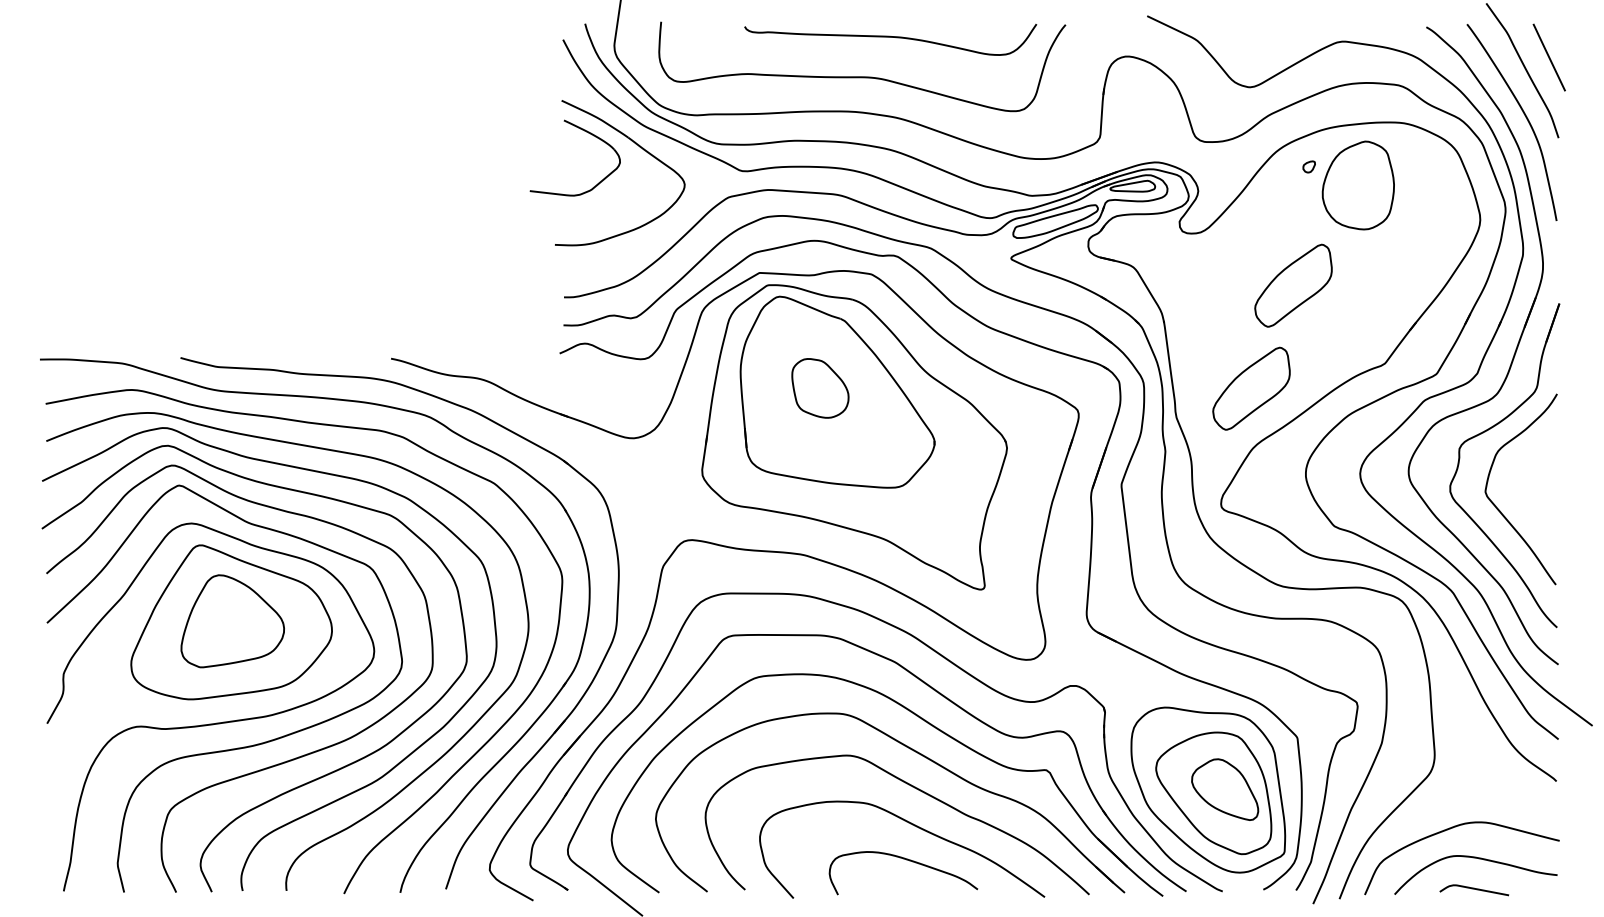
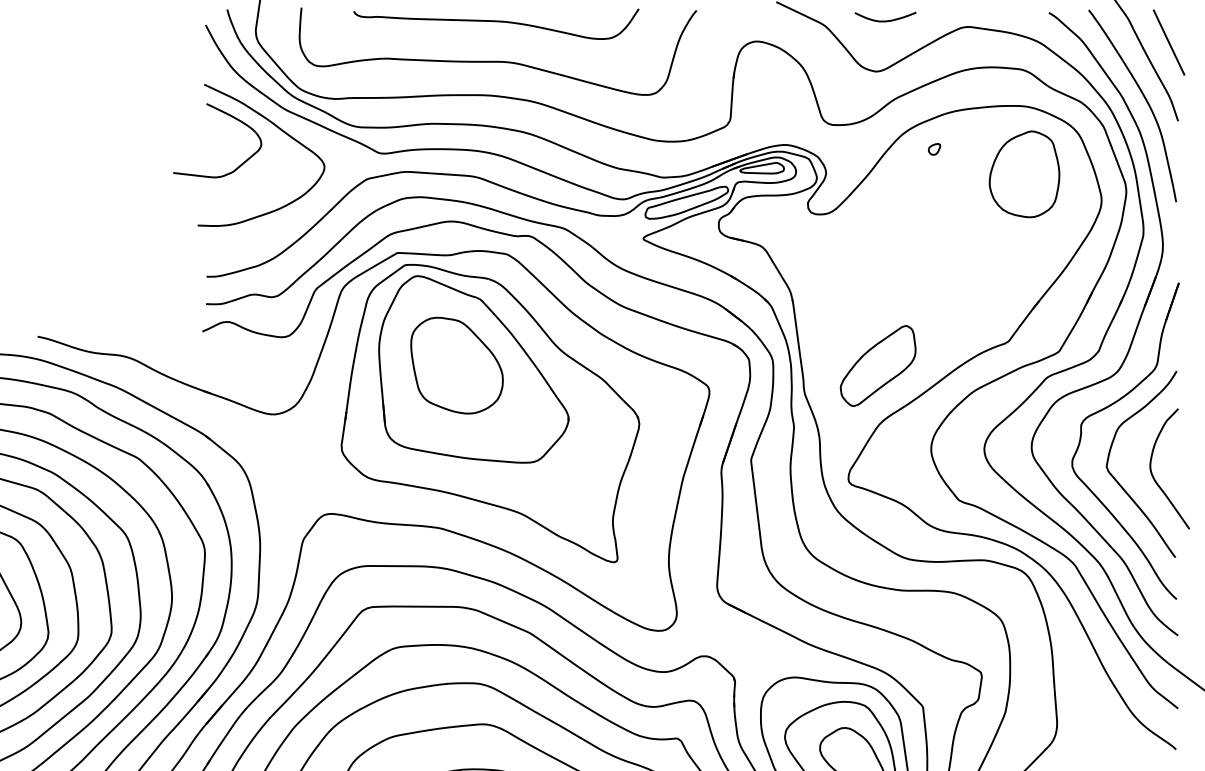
curve: (1260, 34) -> (886, 20), added
curve: (890, 37) -> (496, 21), moved
part: (1357, 185) -> (1023, 174), moved
part: (1293, 285) -> (919, 265), removed
part: (820, 388) -> (457, 365), size x1.67
curve: (1534, 502) -> (1154, 477), added

